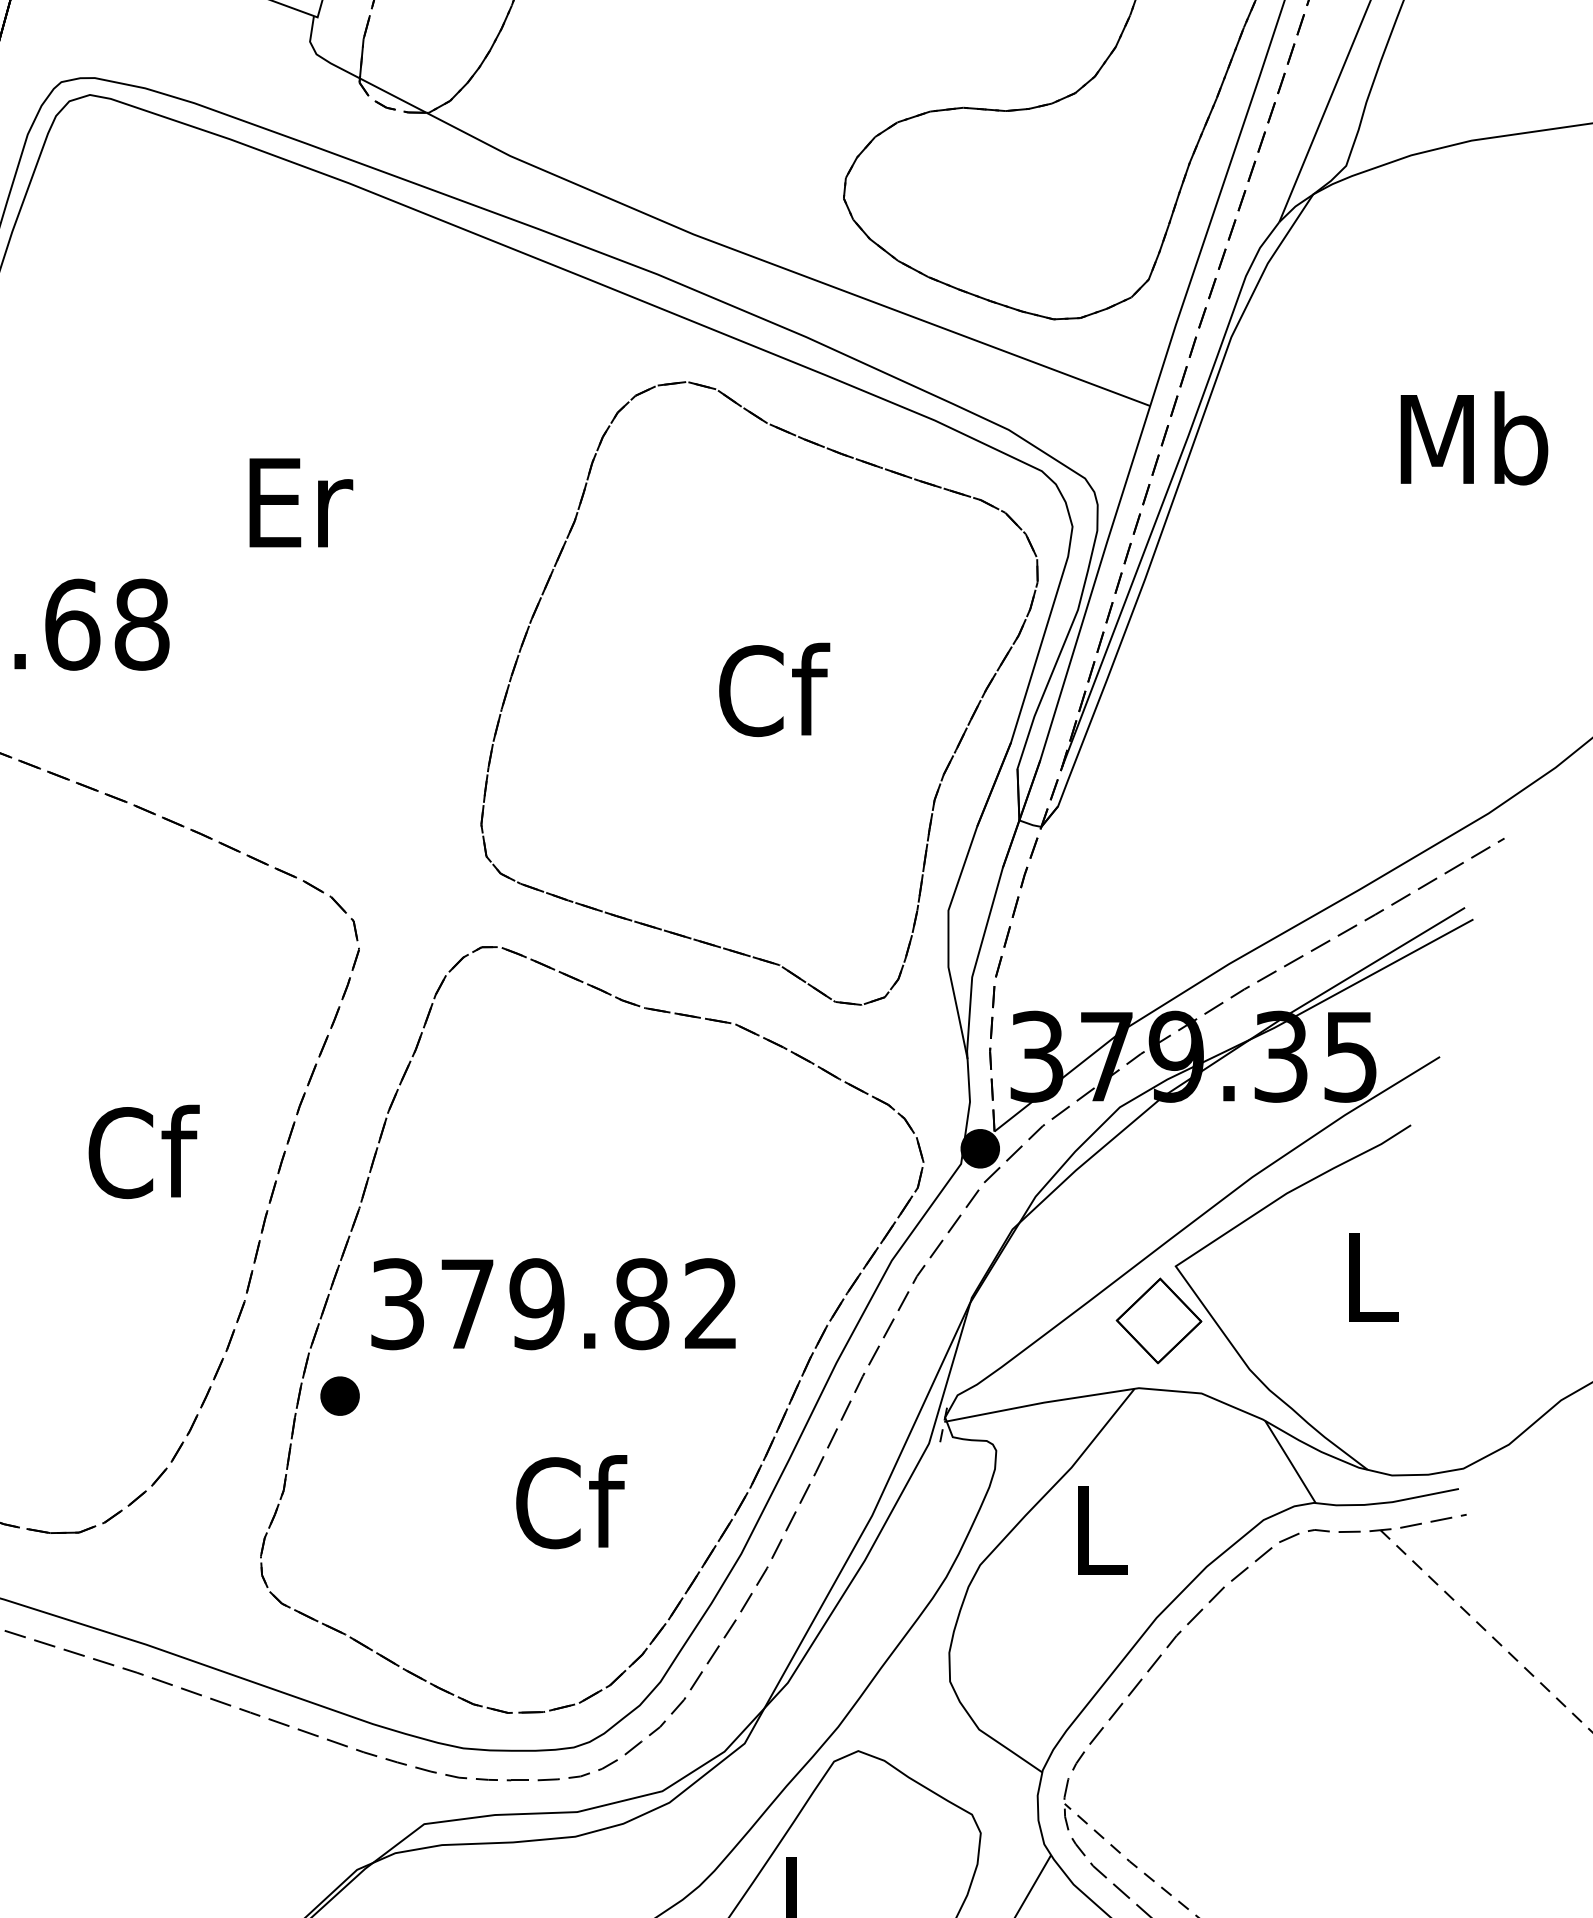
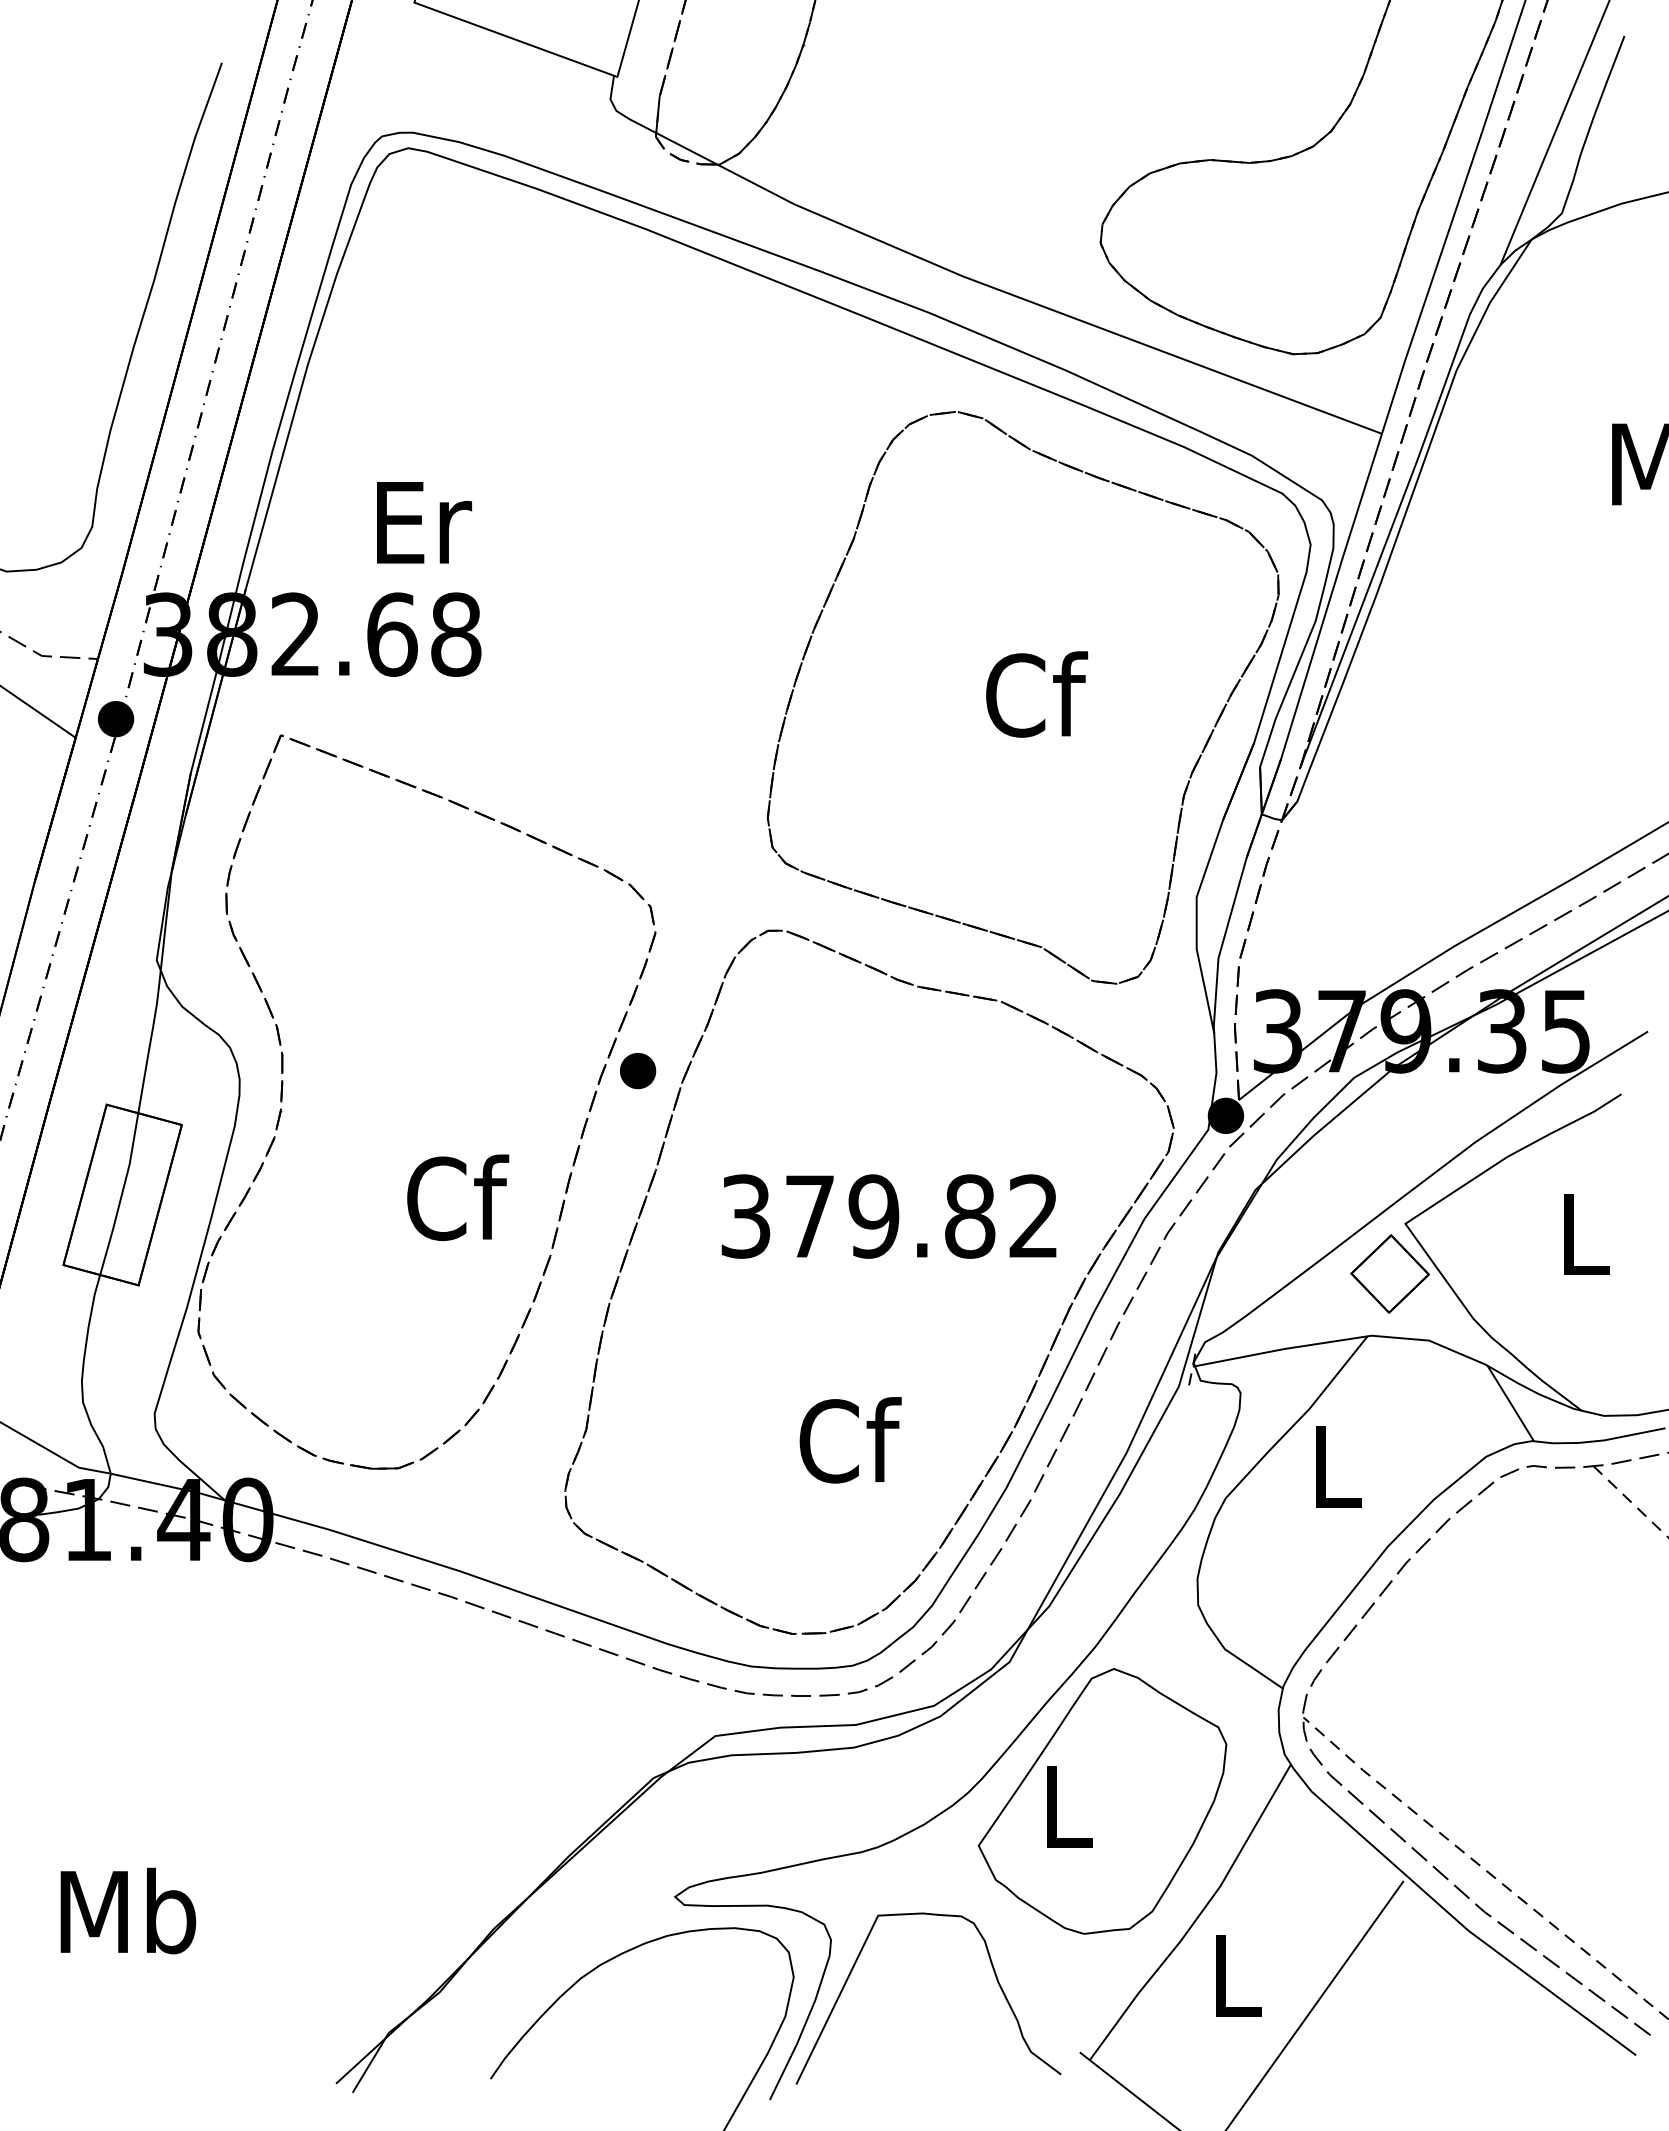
text: (301, 502) -> (424, 522), moved
text: (144, 1151) -> (458, 1197), moved
text: (552, 1304) -> (888, 1216), moved
part: (340, 1396) -> (638, 1071), moved

